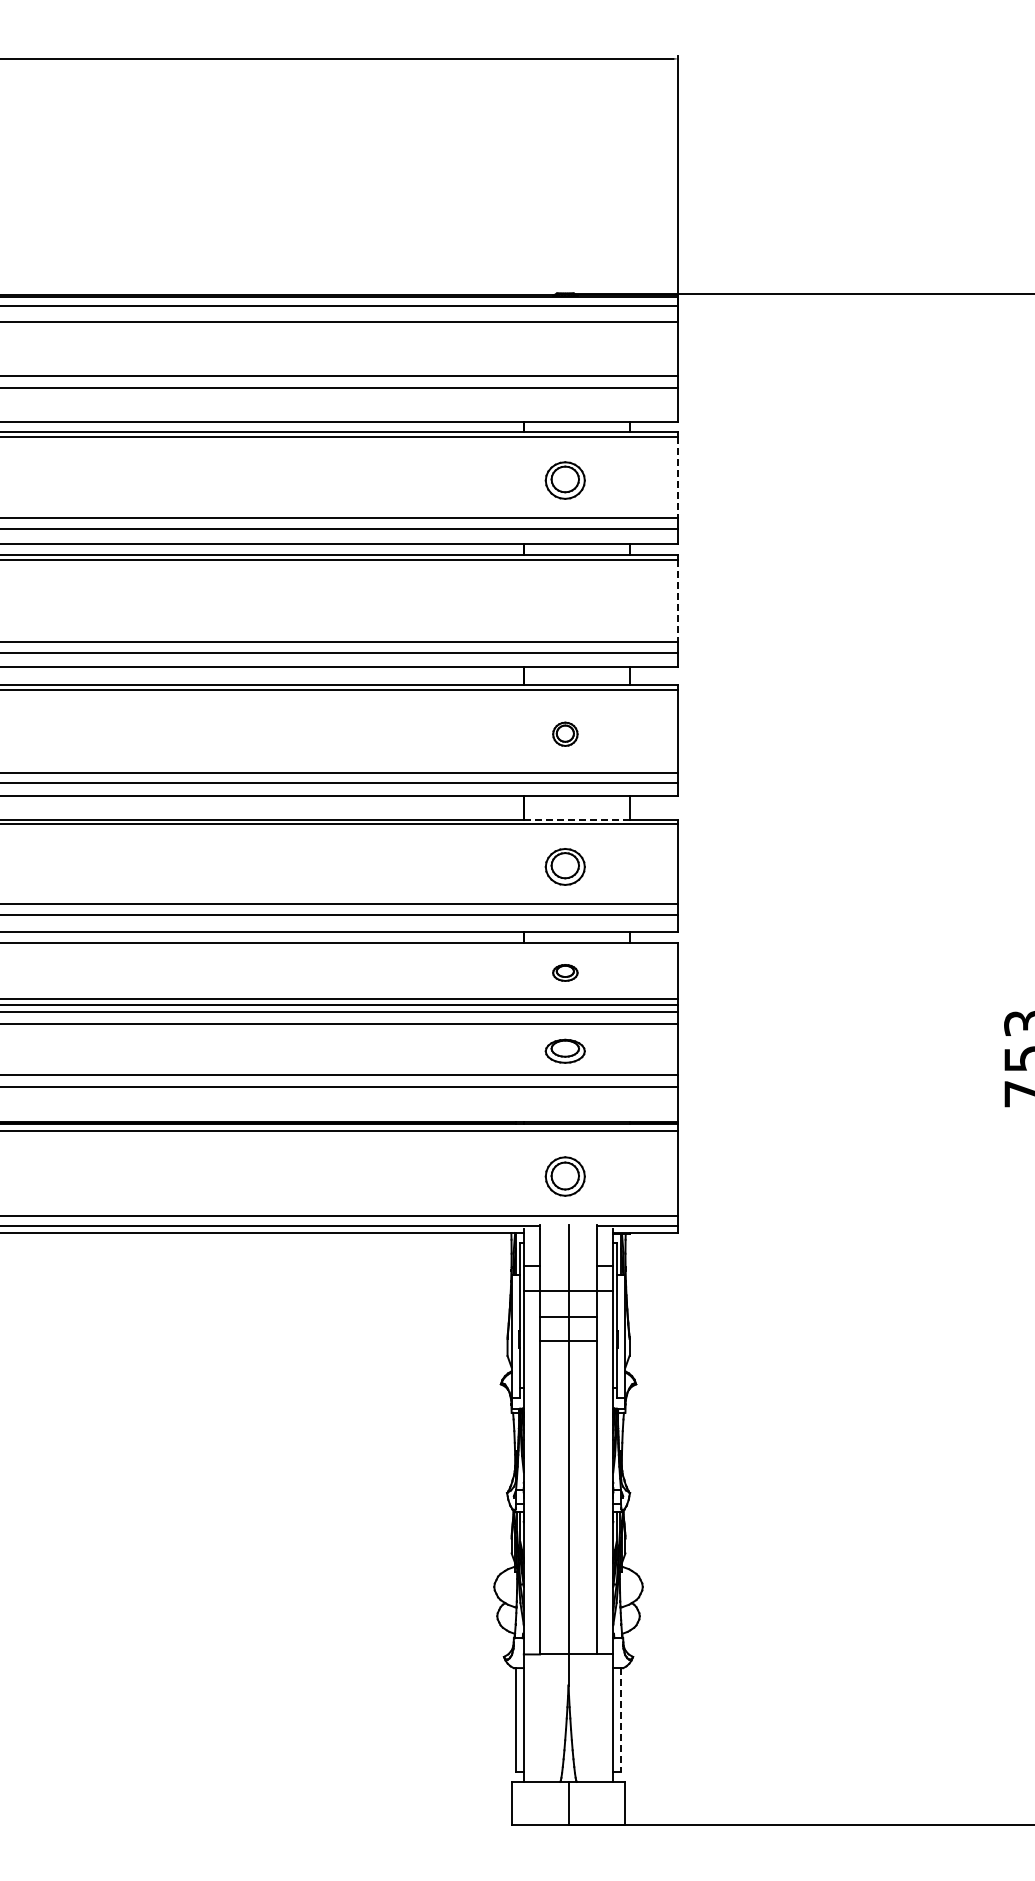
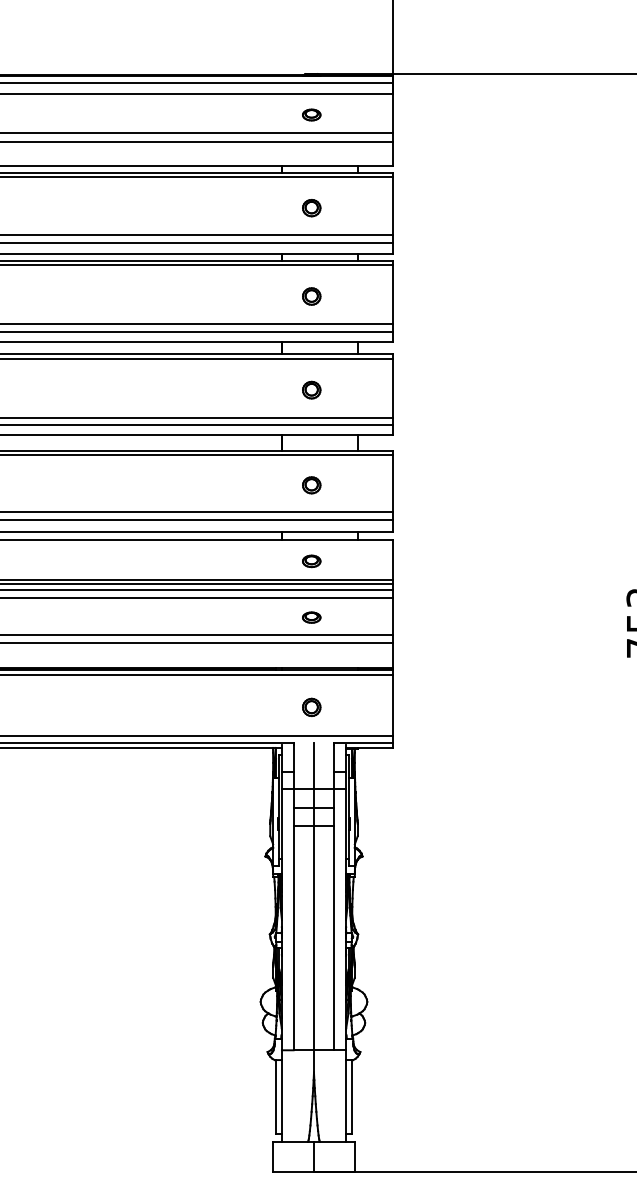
part: (565, 350) -> (311, 114), added
line: (678, 477) -> (392, 205), dashed -> solid
part: (565, 480) -> (311, 208), size x0.62
line: (678, 600) -> (392, 294), dashed -> solid
part: (565, 603) -> (311, 296), added
line: (577, 819) -> (320, 451), dashed -> solid
part: (565, 866) -> (311, 485), size x0.62
part: (565, 1051) -> (311, 617), size x0.62
part: (565, 1176) -> (311, 707), size x0.62
line: (621, 1719) -> (351, 1096), dashed -> solid

